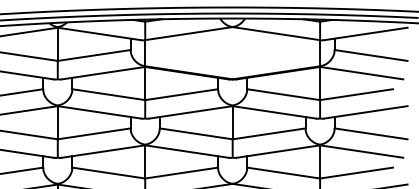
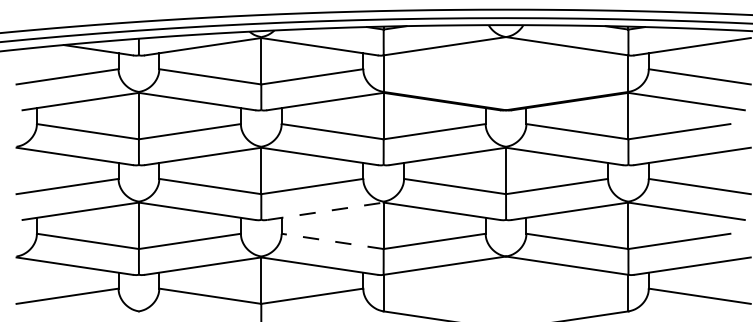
line: (103, 151) -> (325, 211), solid -> dashed
line: (108, 173) -> (332, 241), solid -> dashed

